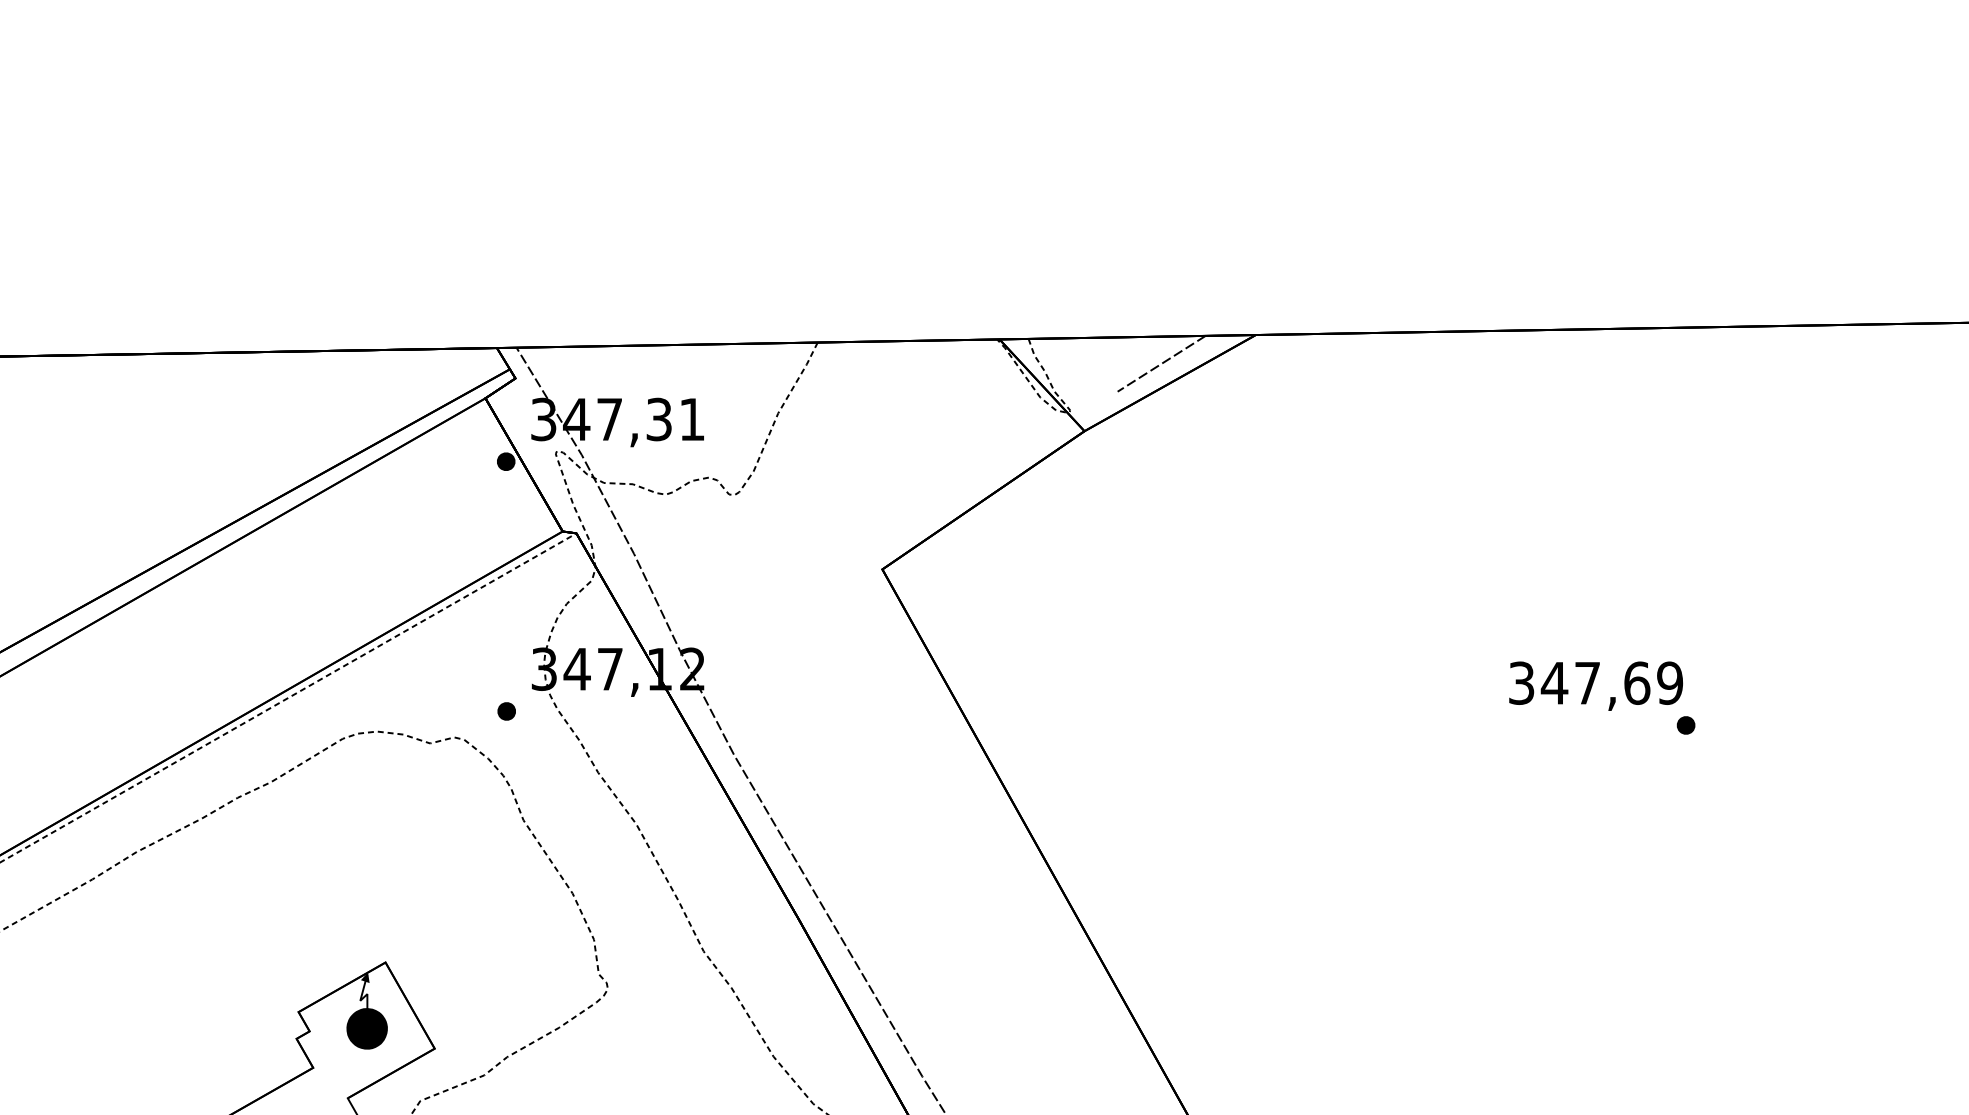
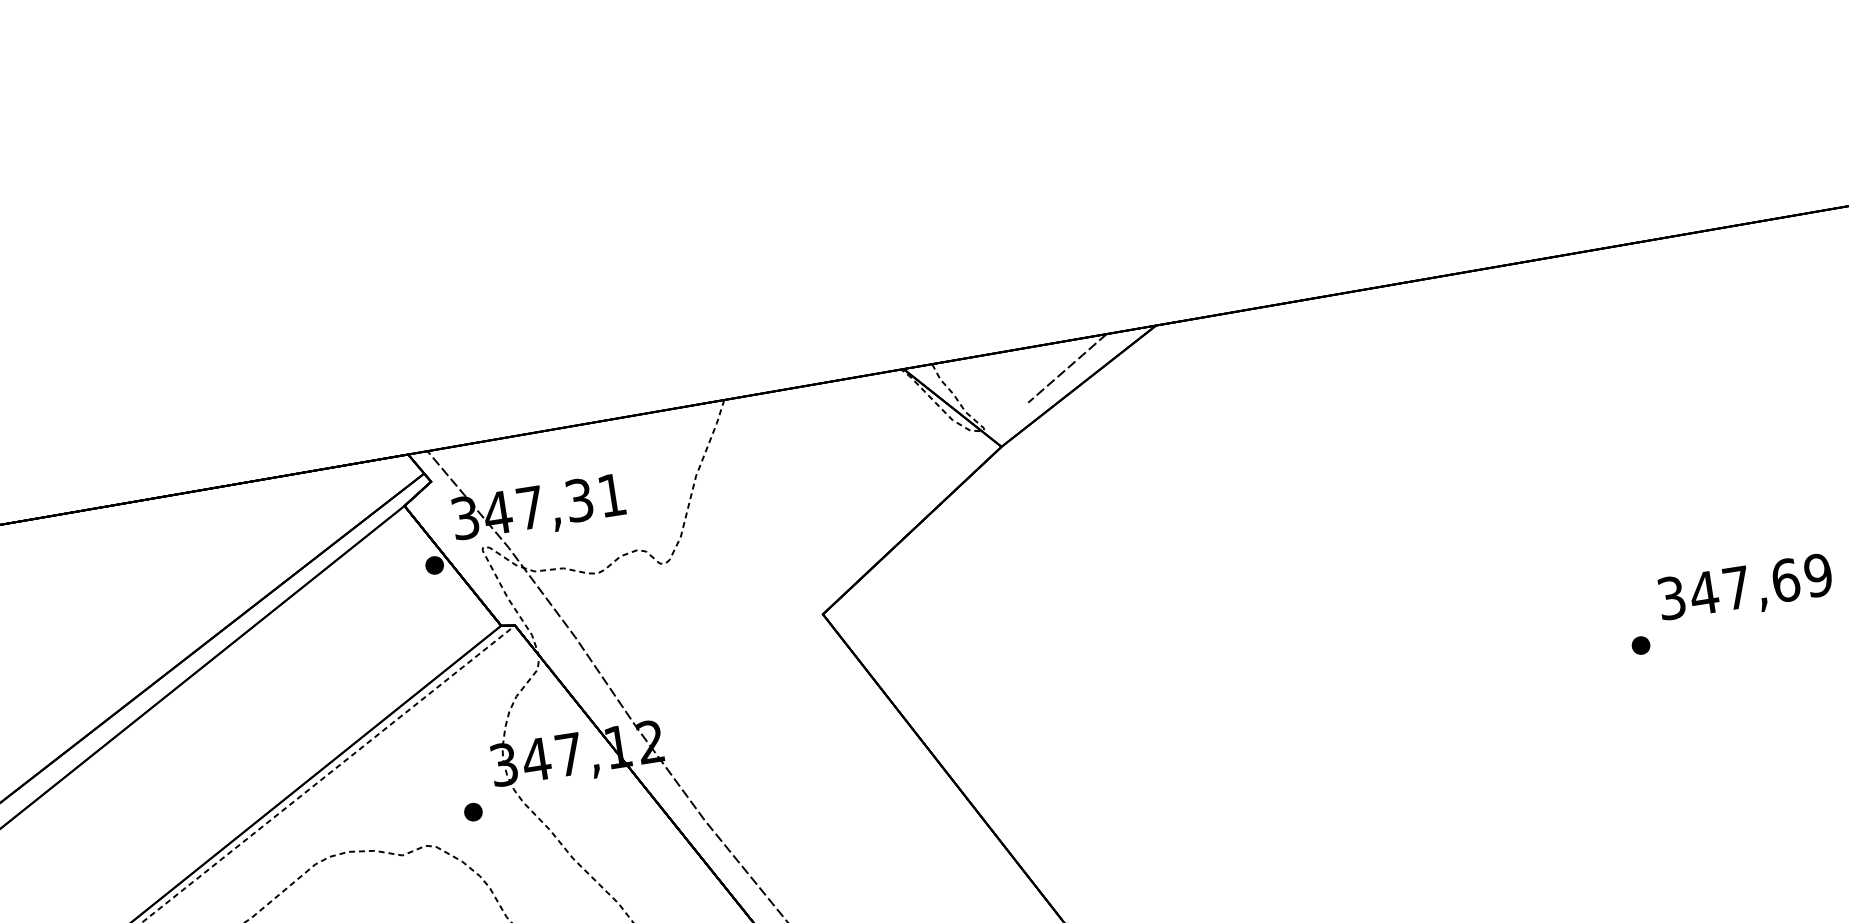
text: (1595, 685) -> (1745, 589), moved

